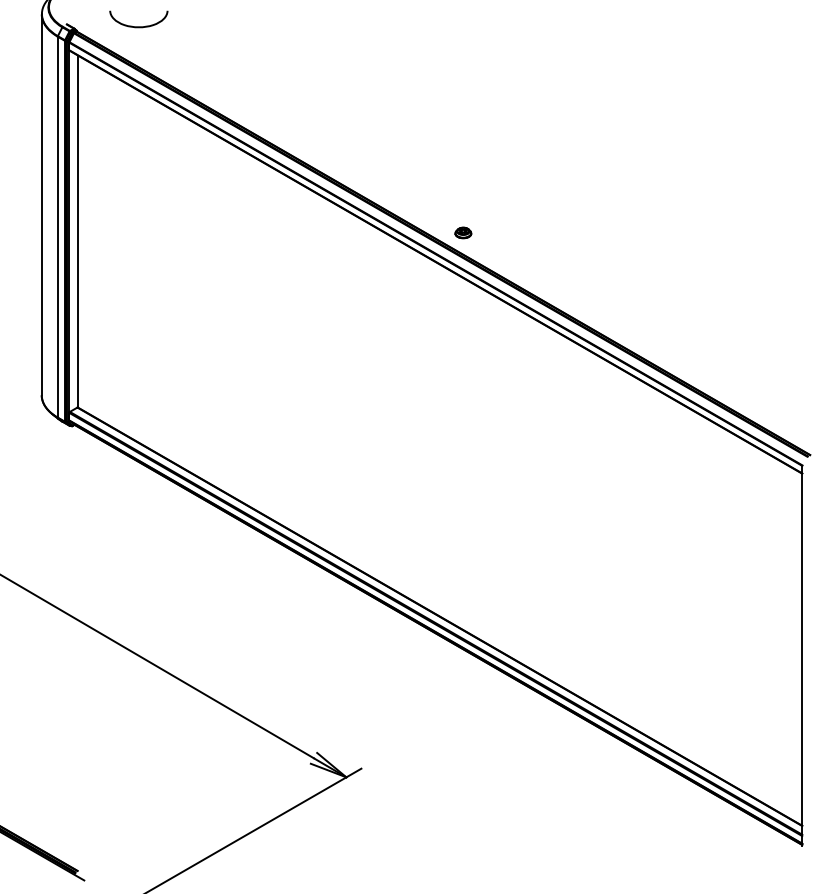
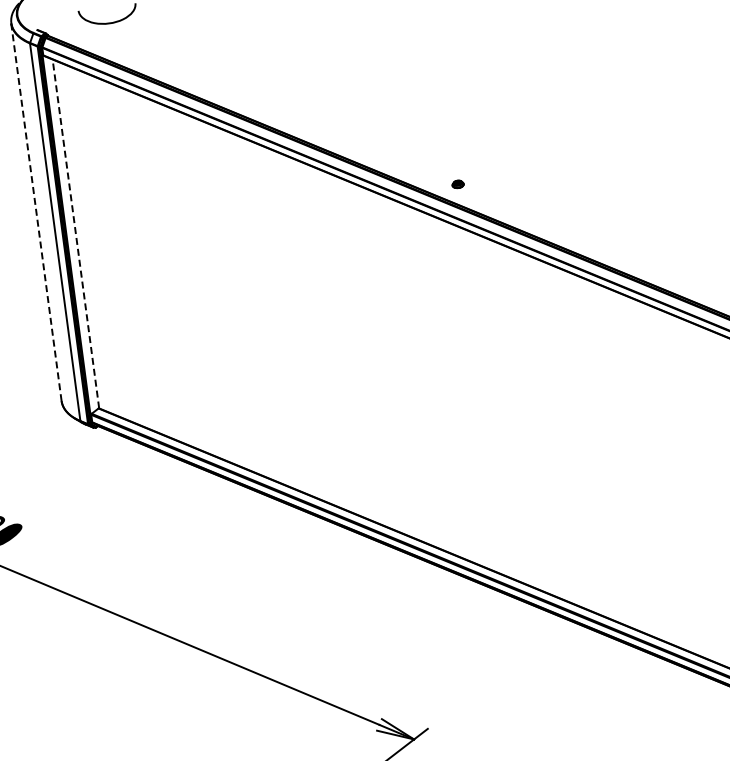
line: (41, 205) -> (36, 212), solid -> dashed
line: (78, 231) -> (76, 233), solid -> dashed
part: (463, 232) -> (458, 183), size x0.7

